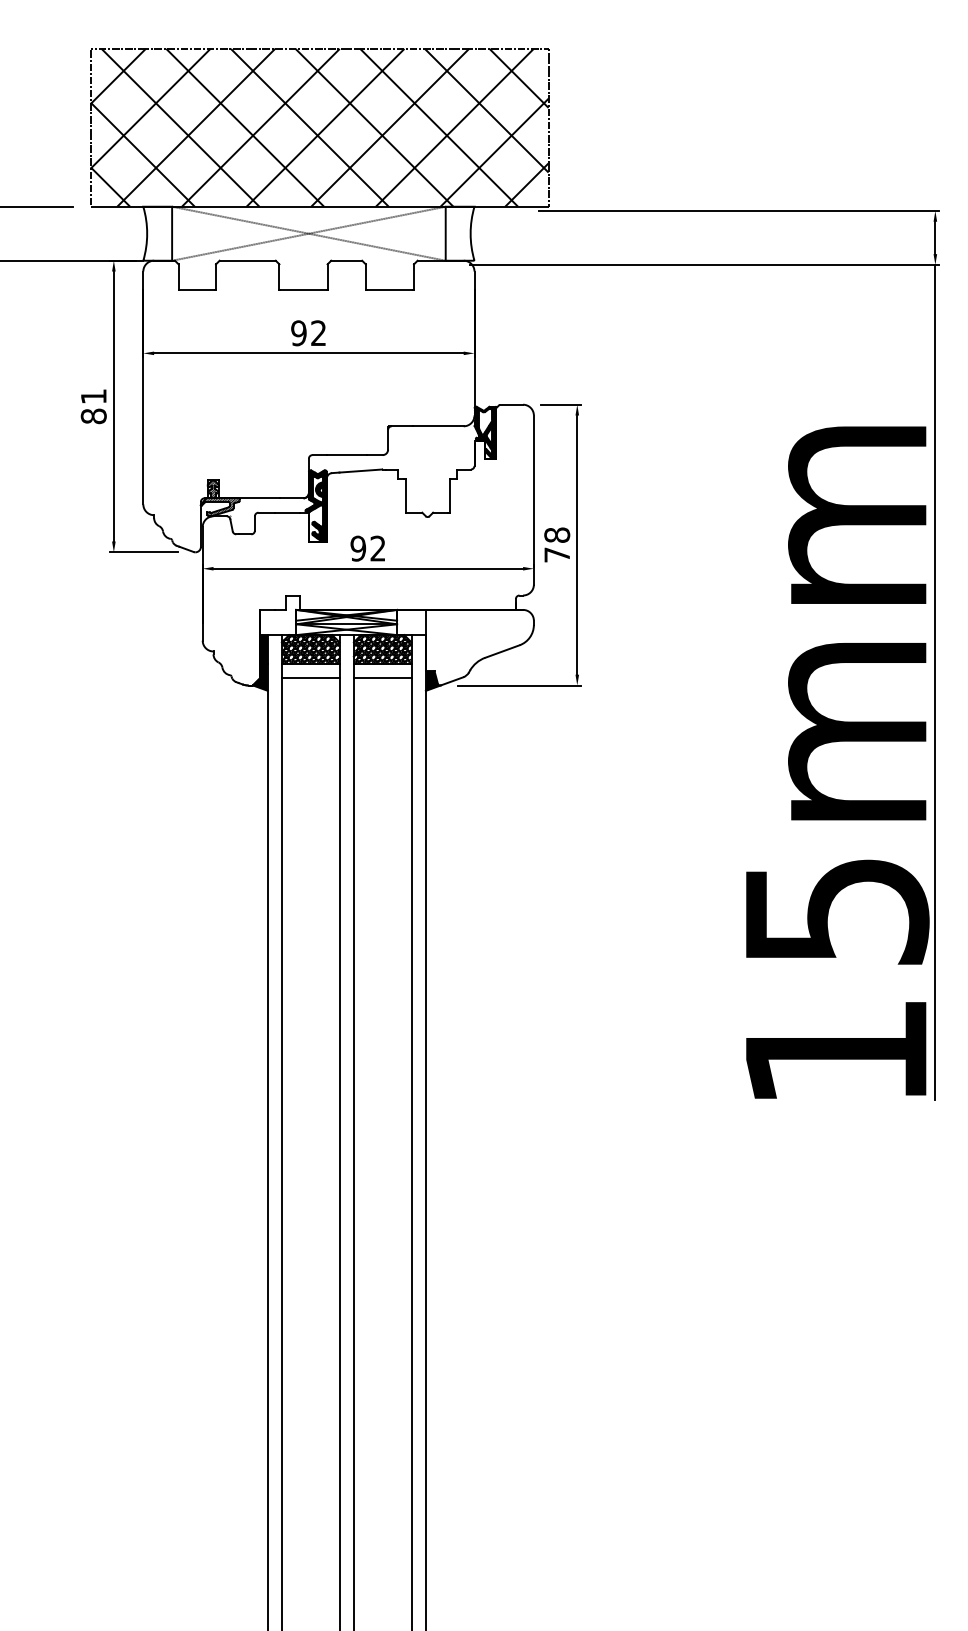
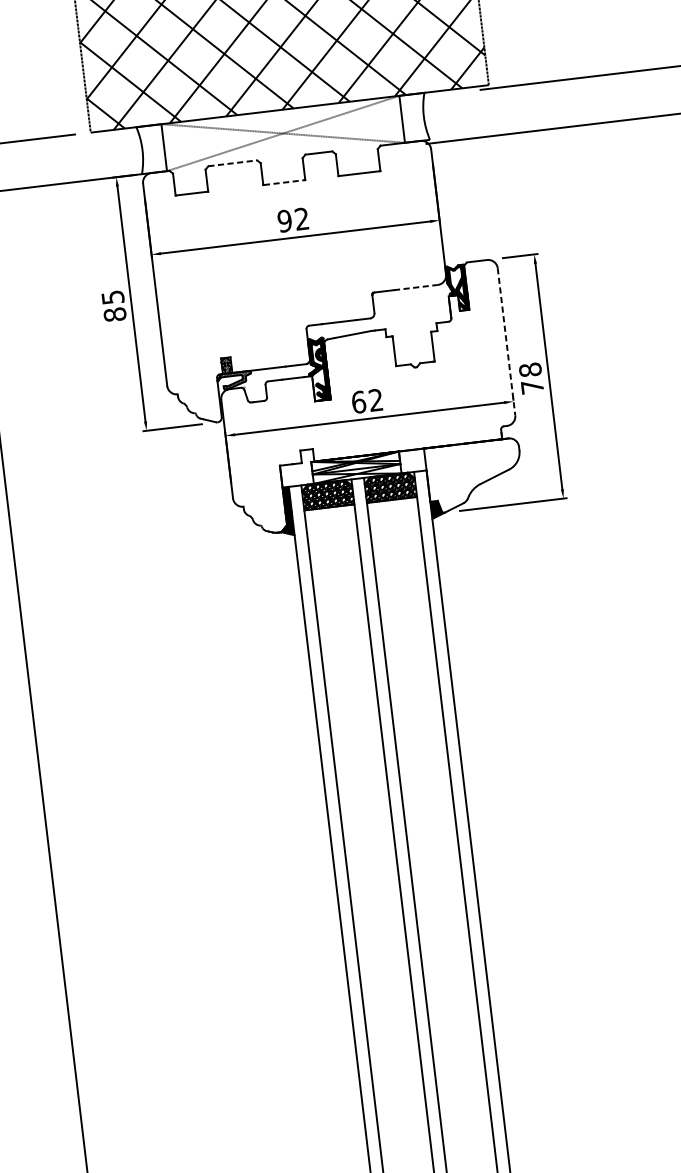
line: (248, 260) -> (233, 163), solid -> dashed
line: (303, 289) -> (284, 182), solid -> dashed
text: (93, 396) -> (112, 297), 81 -> 85
line: (439, 426) -> (416, 287), solid -> dashed
line: (533, 500) -> (506, 342), solid -> dashed
text: (358, 548) -> (358, 402), 92 -> 62
line: (310, 678) -> (330, 520), removed
line: (382, 678) -> (393, 512), removed

